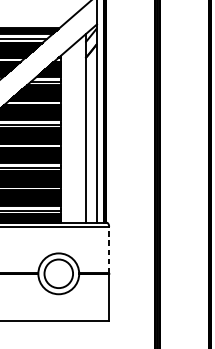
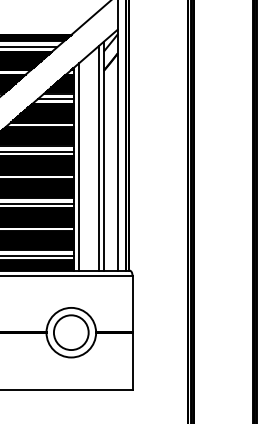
line: (81, 130) -> (98, 158), added
line: (64, 137) -> (78, 166), added
line: (109, 249) -> (132, 303), dashed -> solid

